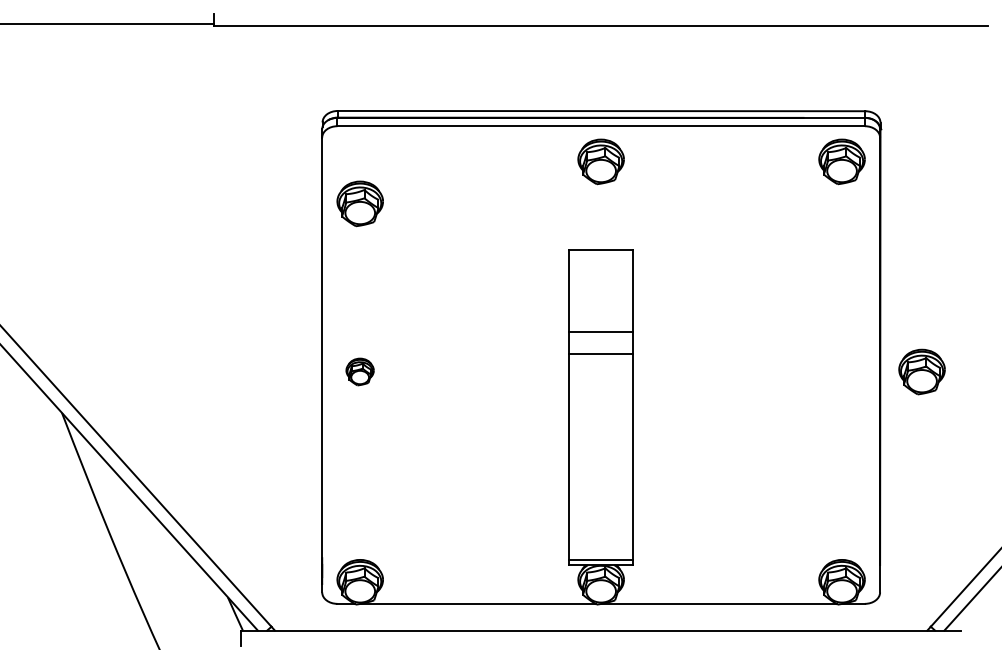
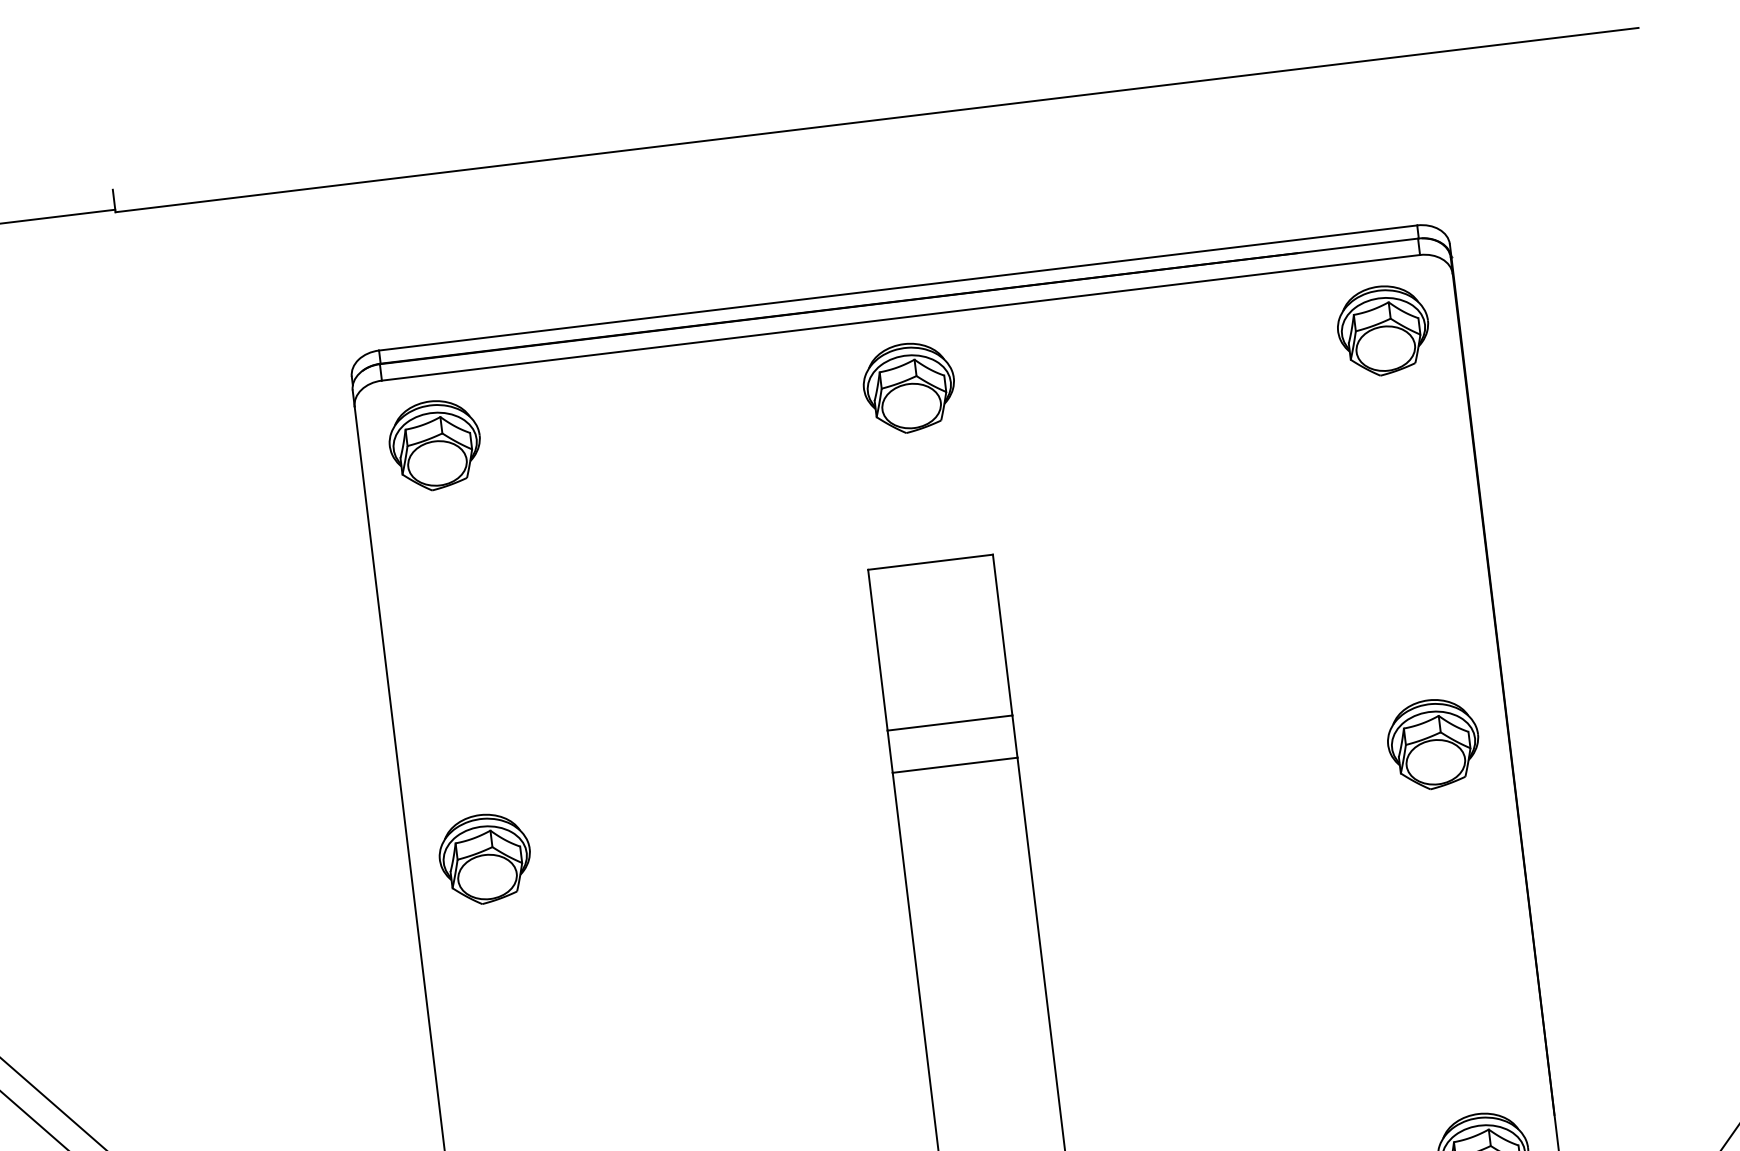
part: (359, 203) -> (433, 444), moved
part: (359, 371) -> (483, 858), size x1.67
part: (921, 371) -> (1432, 743), moved

